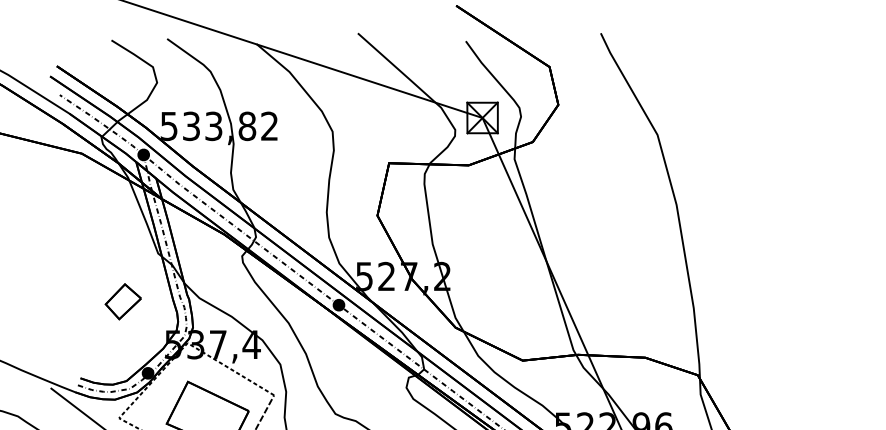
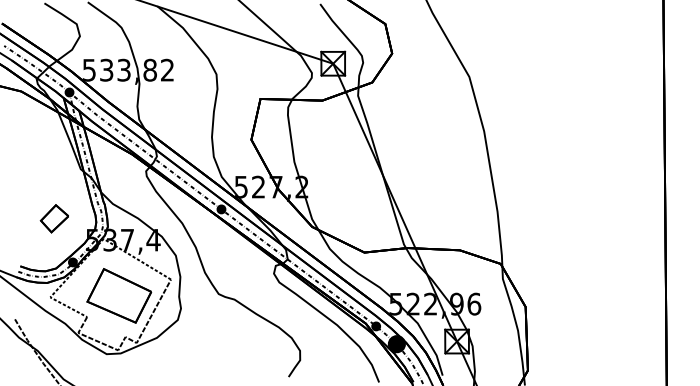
part: (121, 301) -> (53, 218), moved

